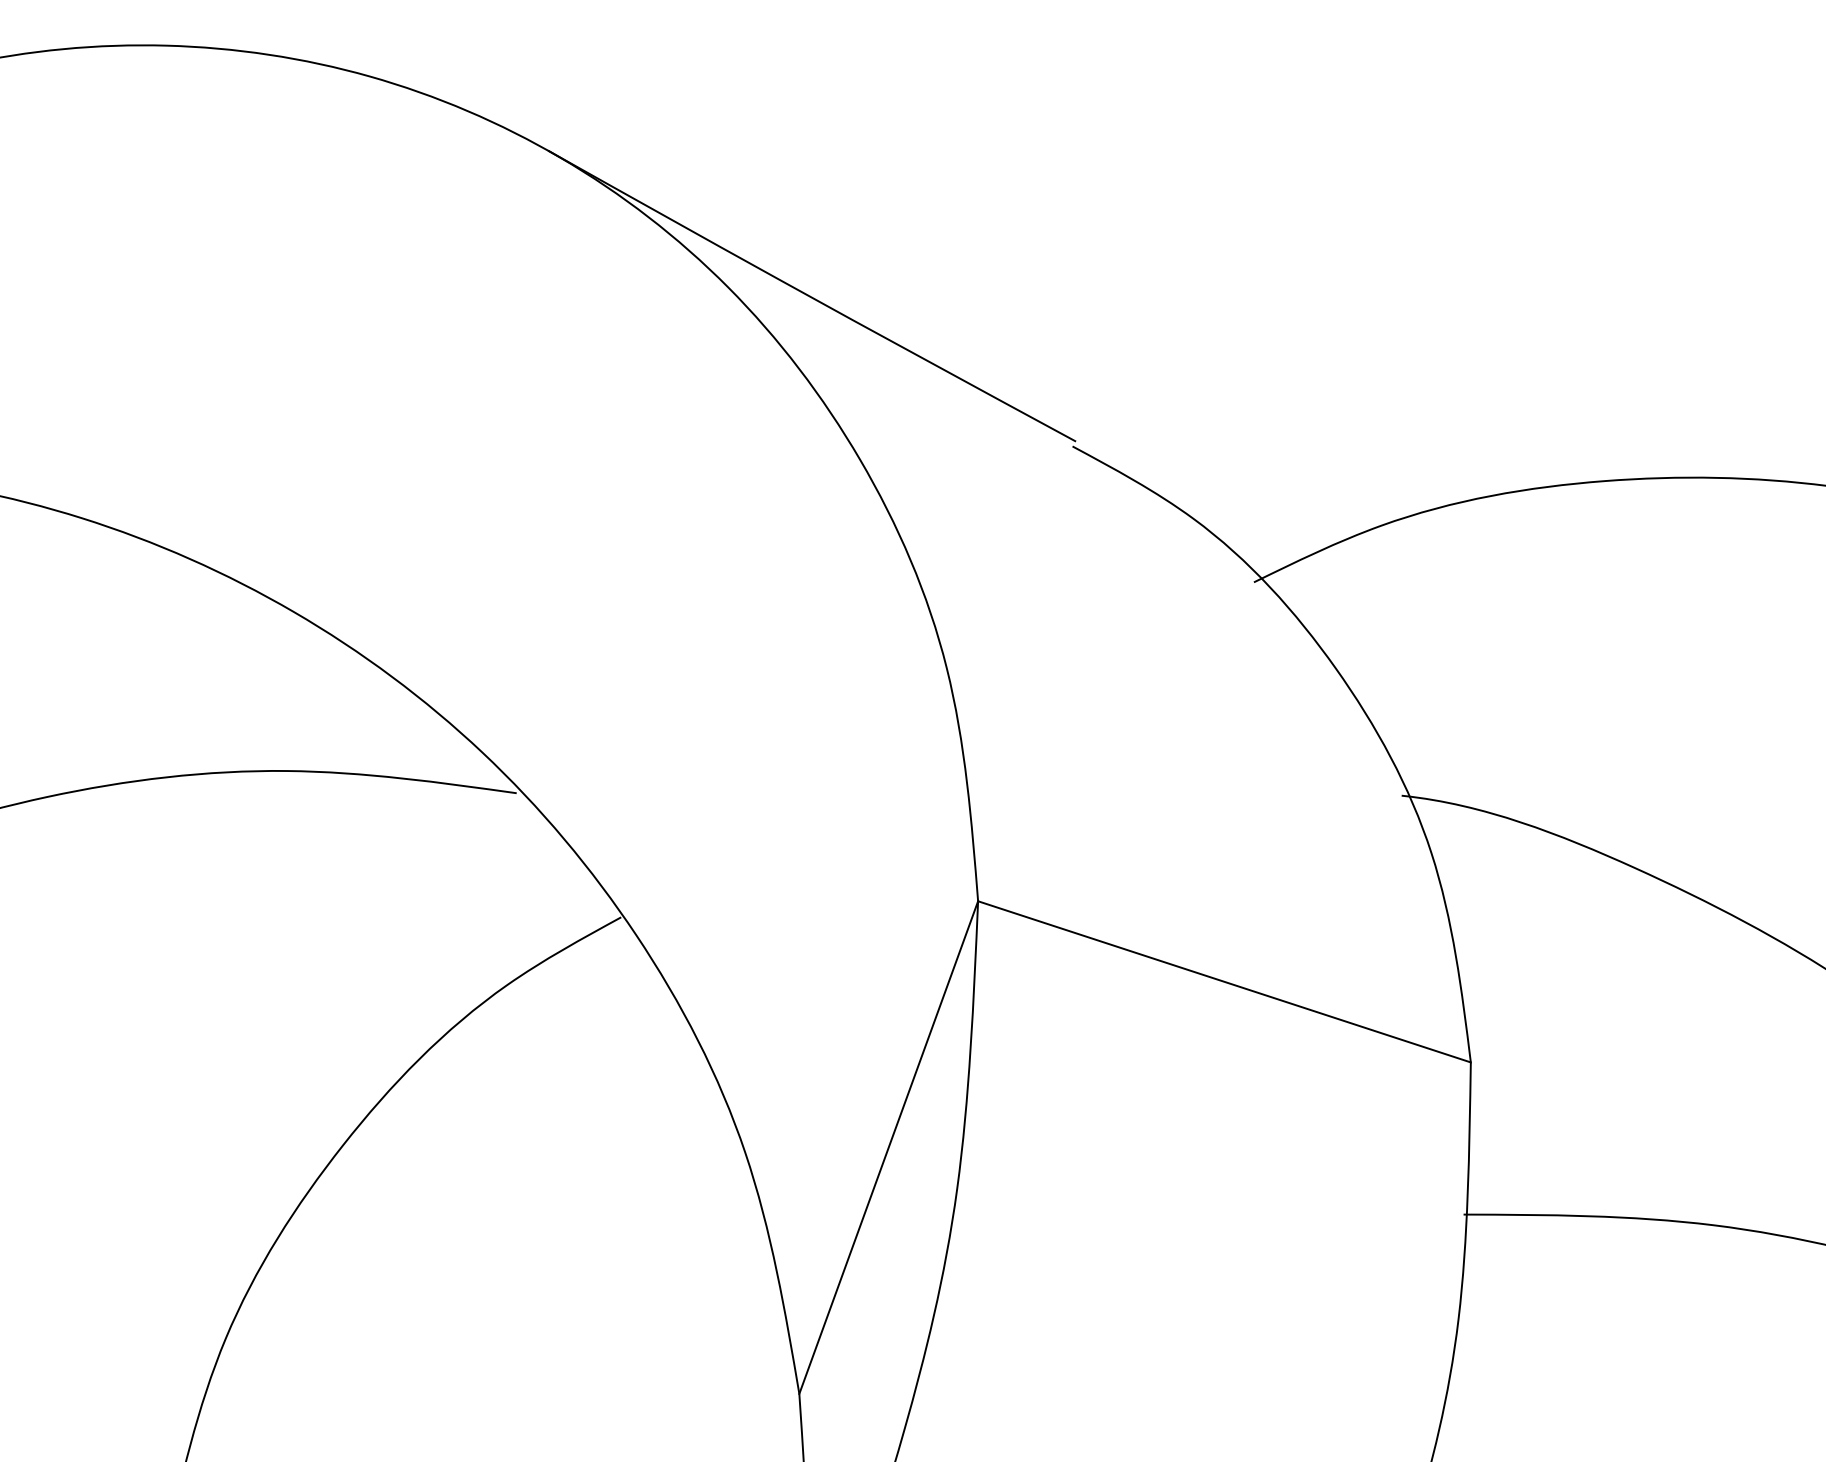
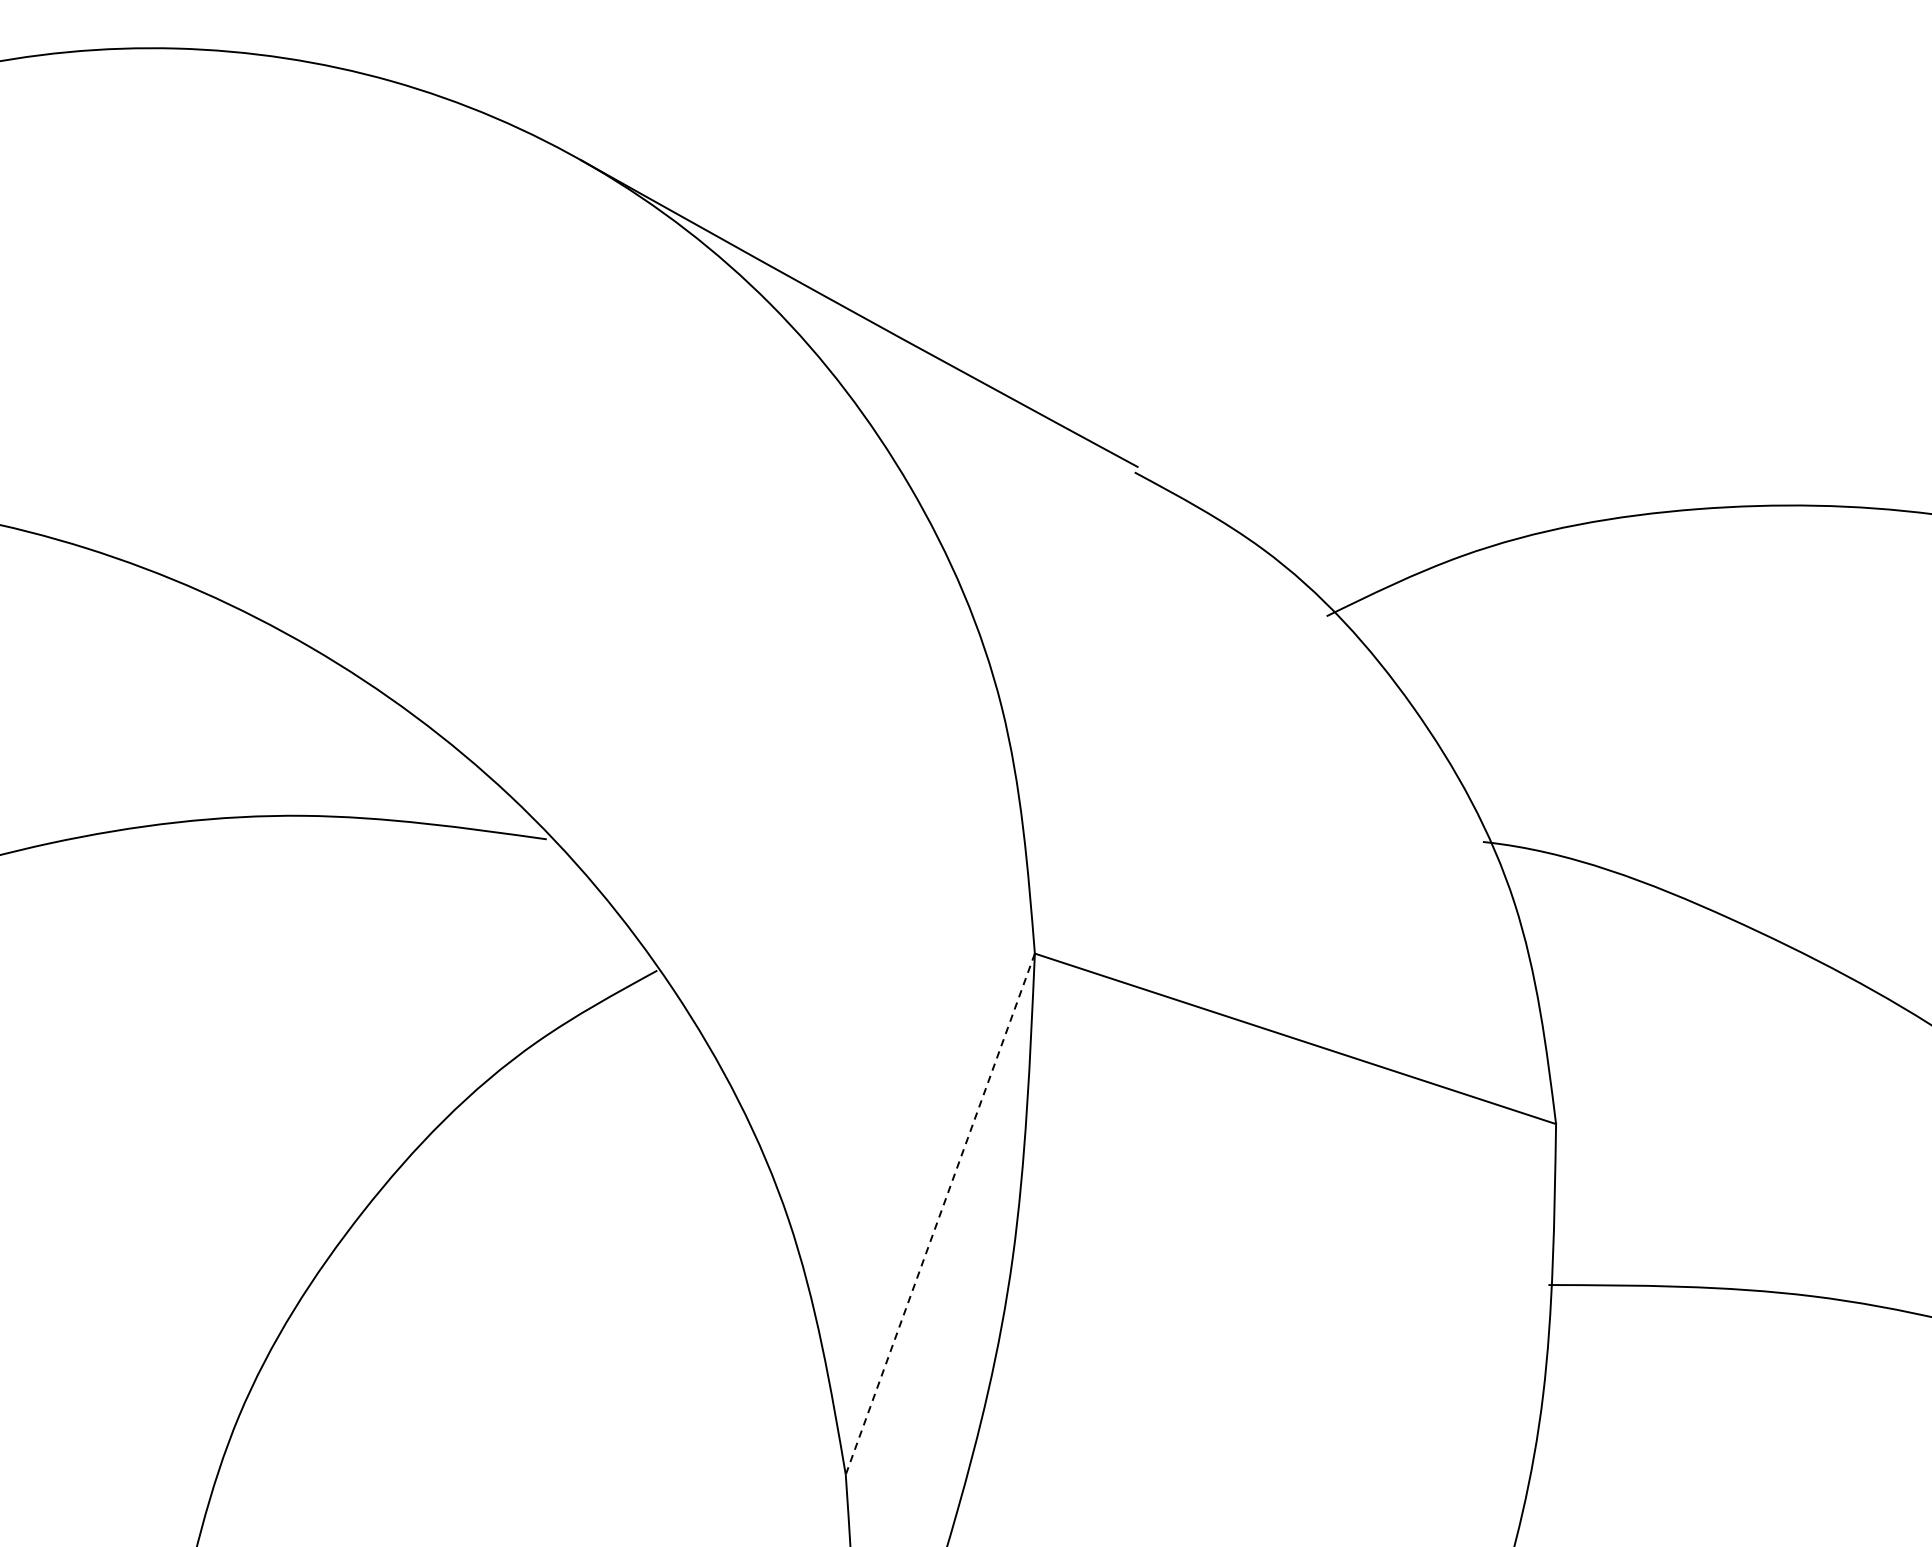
line: (888, 1148) -> (940, 1215), solid -> dashed

